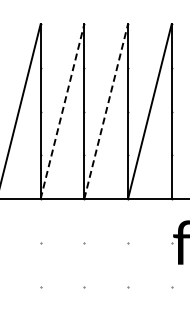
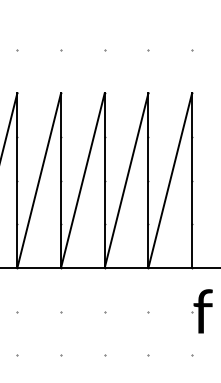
line: (63, 111) -> (83, 180), dashed -> solid
line: (106, 111) -> (126, 180), dashed -> solid

